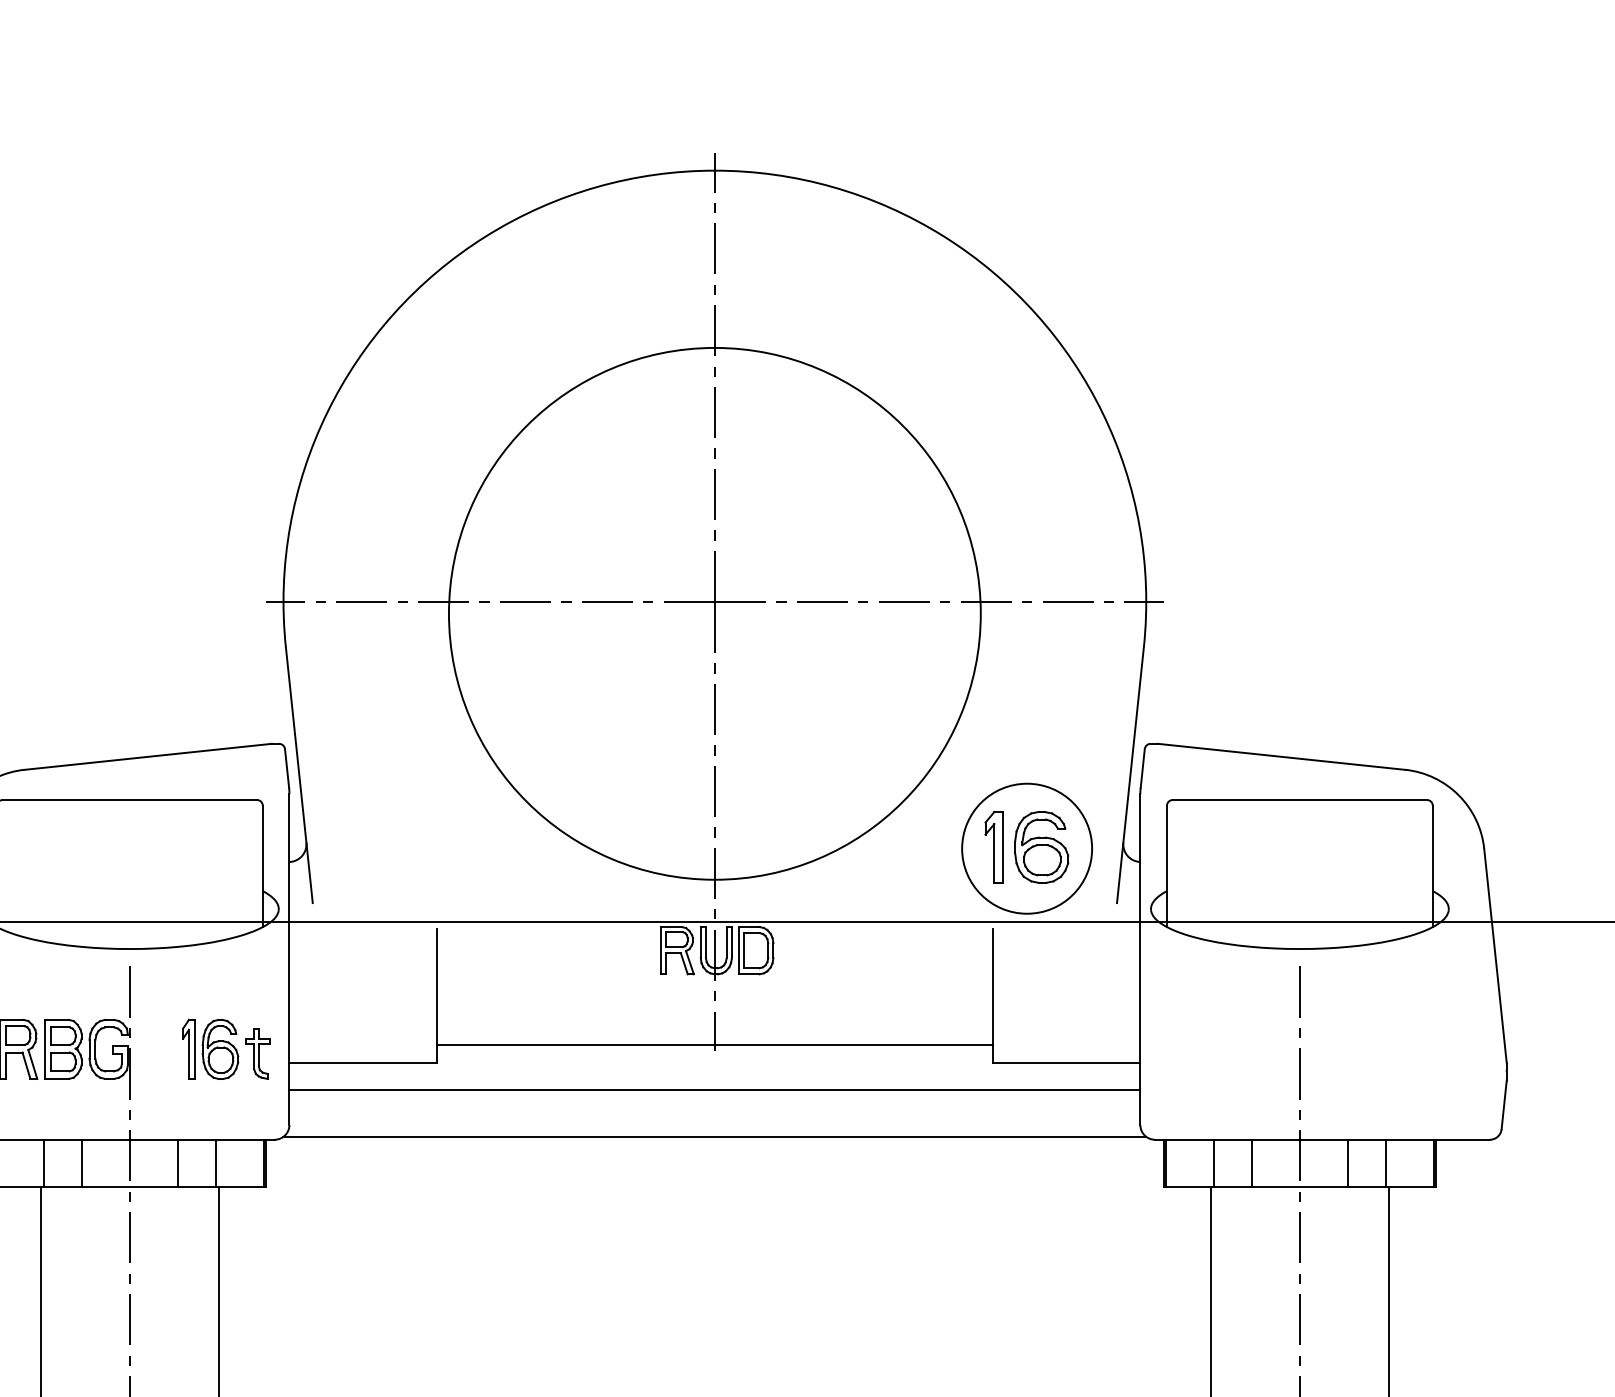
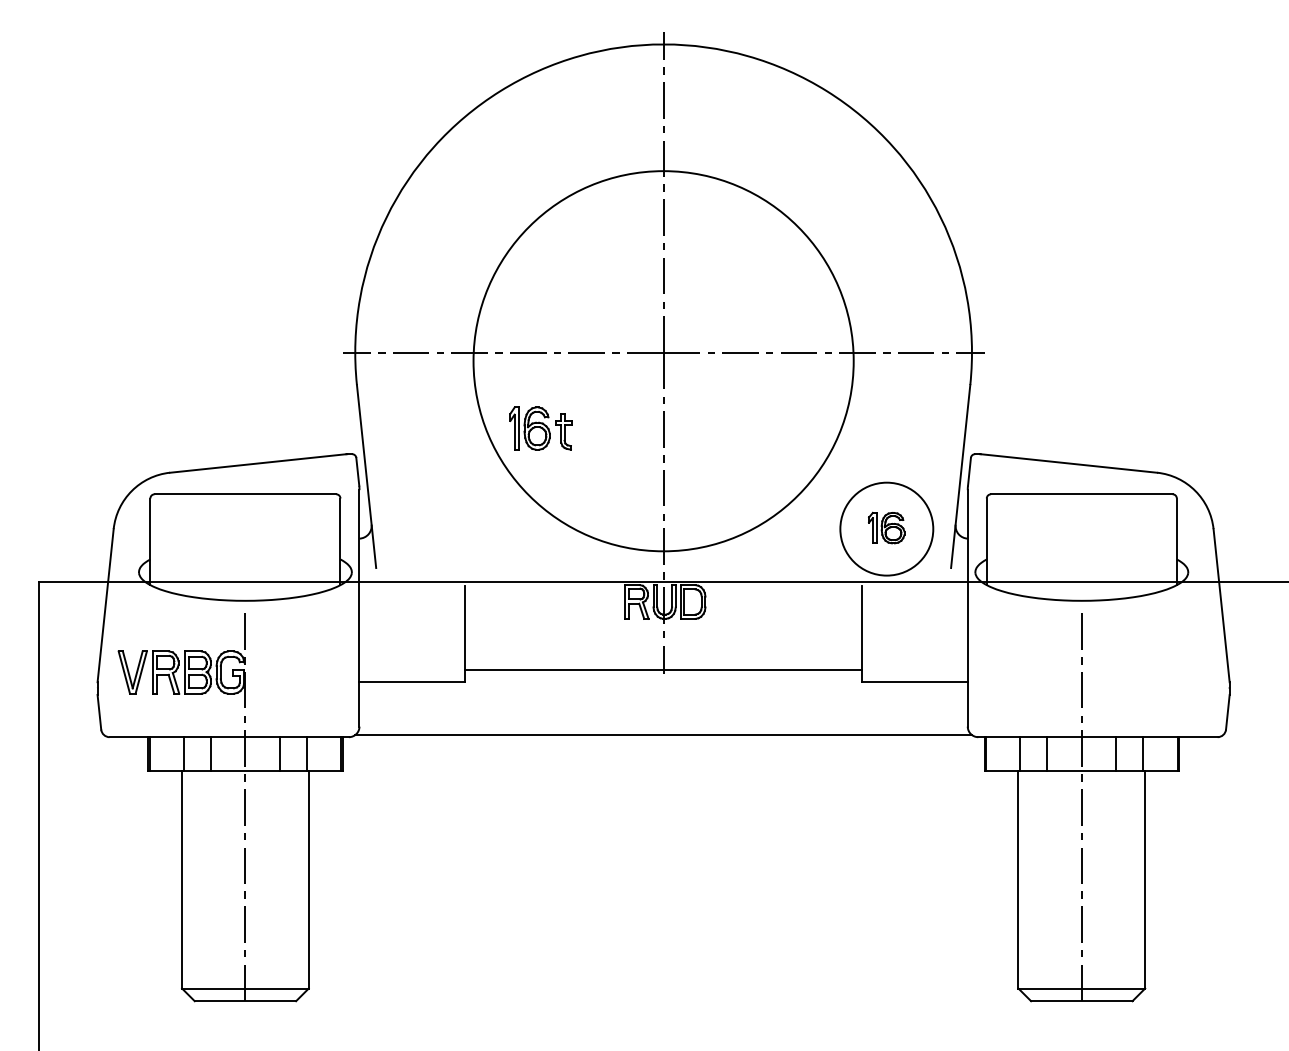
part: (1026, 846) -> (886, 527), size x0.6
part: (225, 1049) -> (540, 428), moved
line: (714, 1089) -> (663, 701), removed

